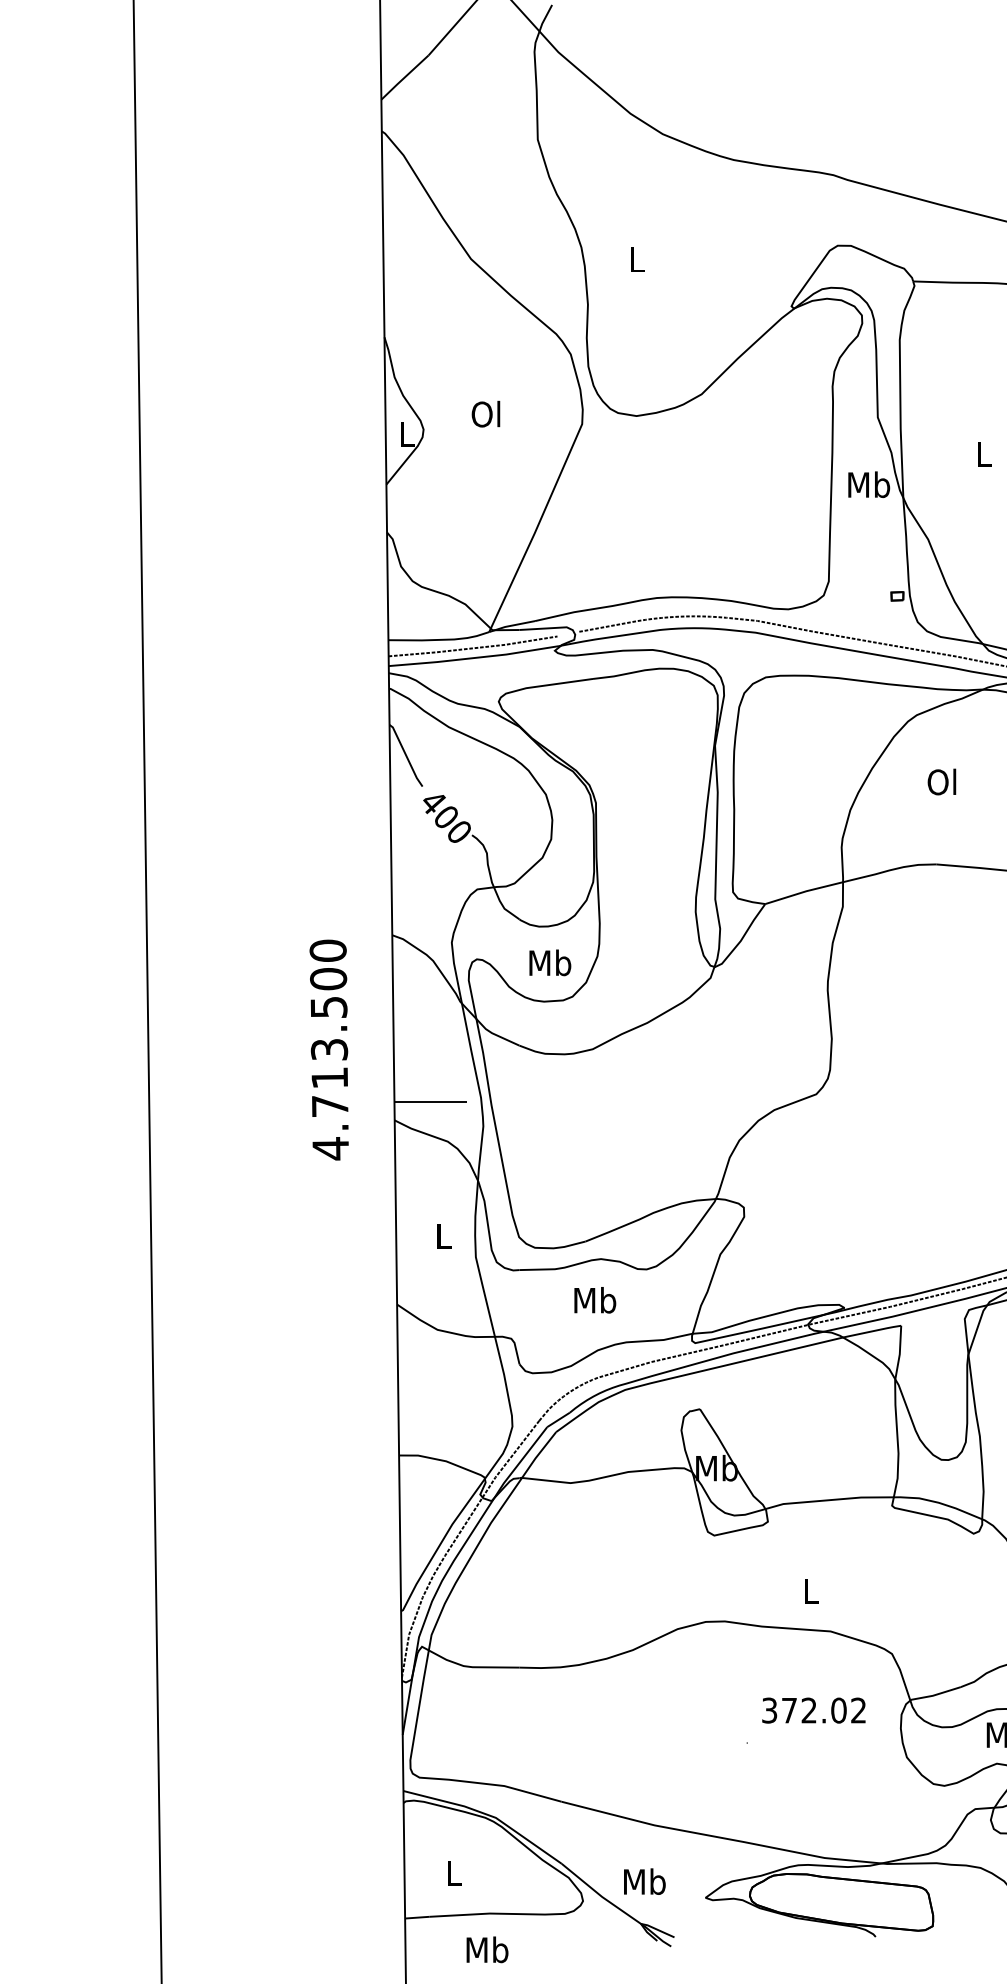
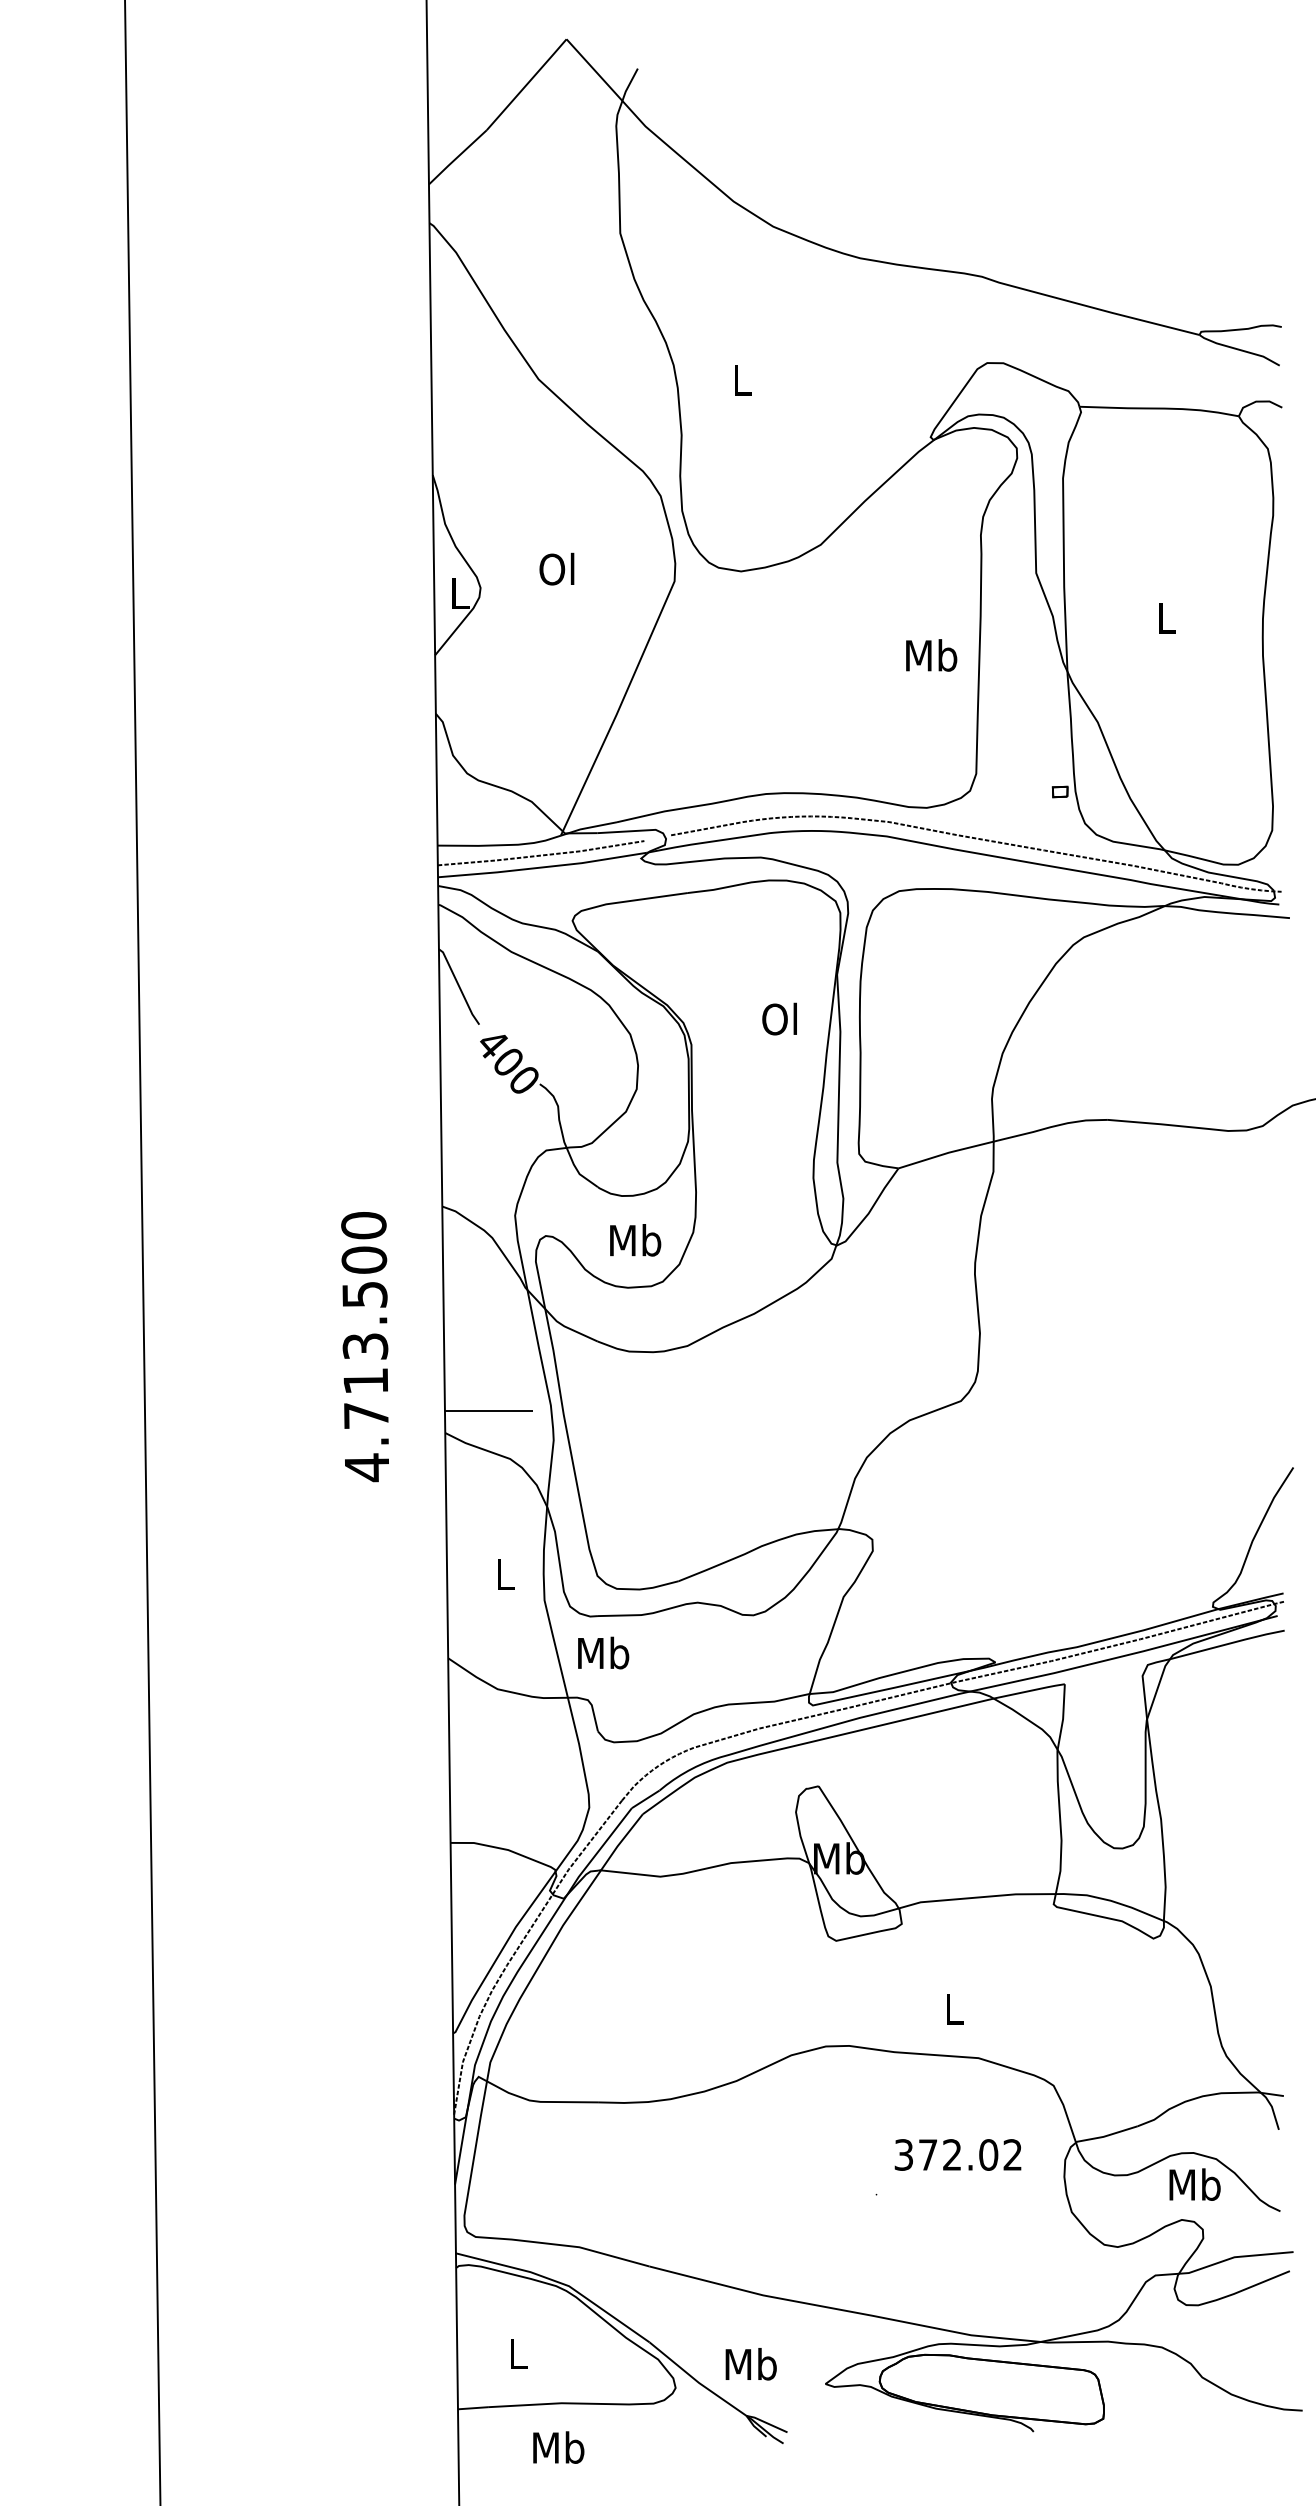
text: (869, 484) -> (931, 655), moved
text: (941, 781) -> (779, 1018), moved
text: (595, 1299) -> (603, 1652), moved

